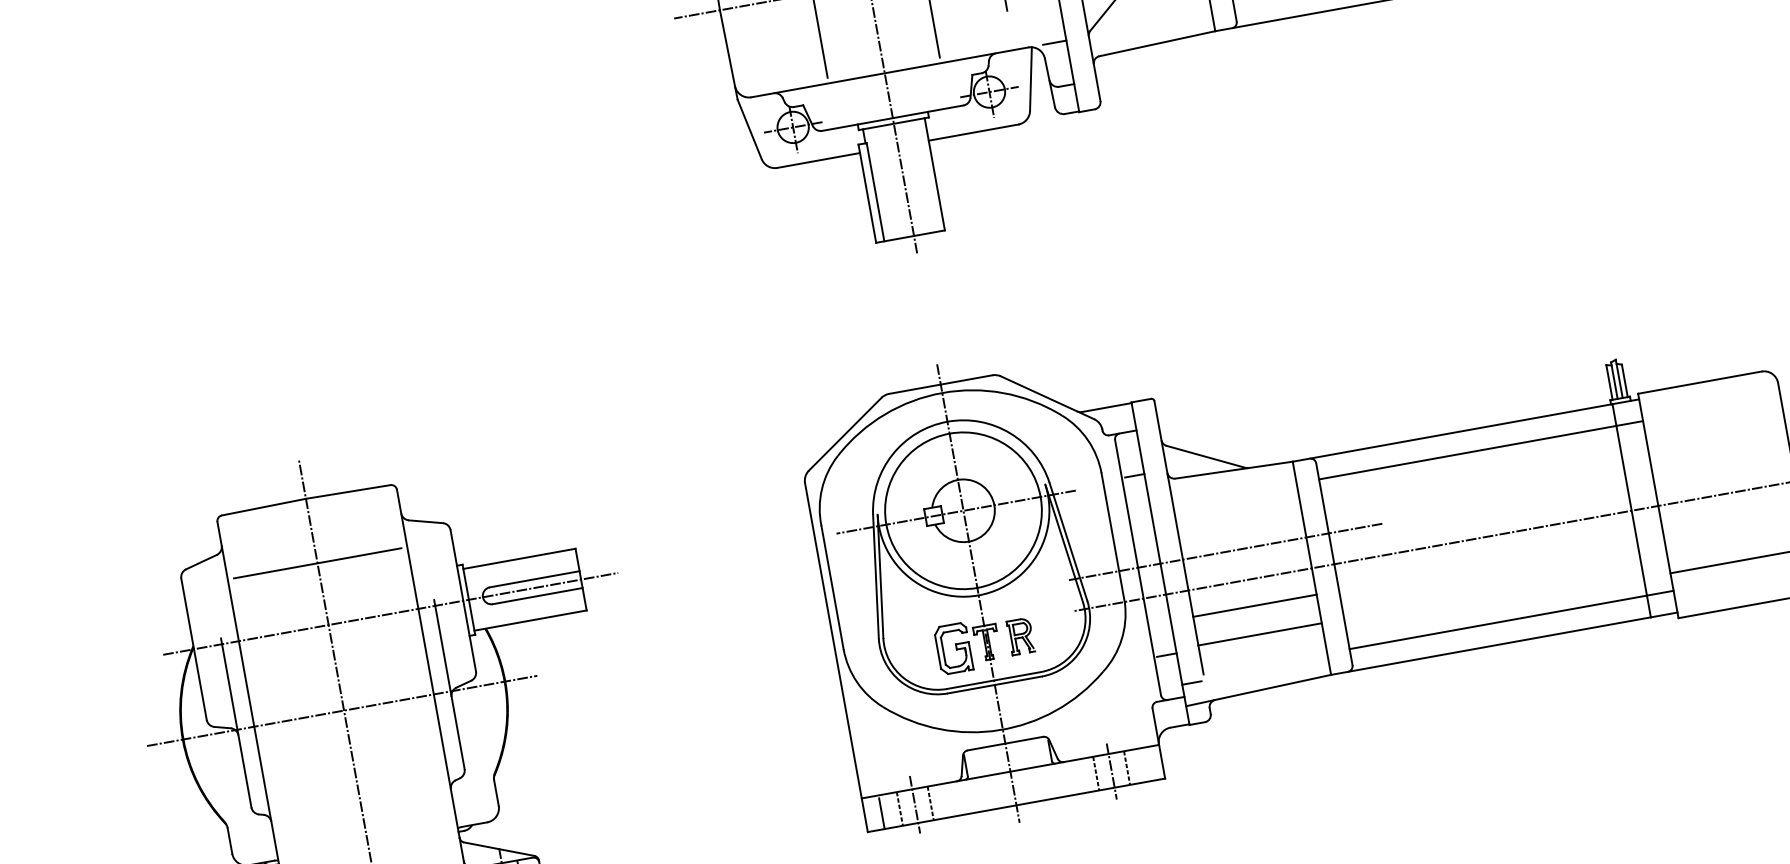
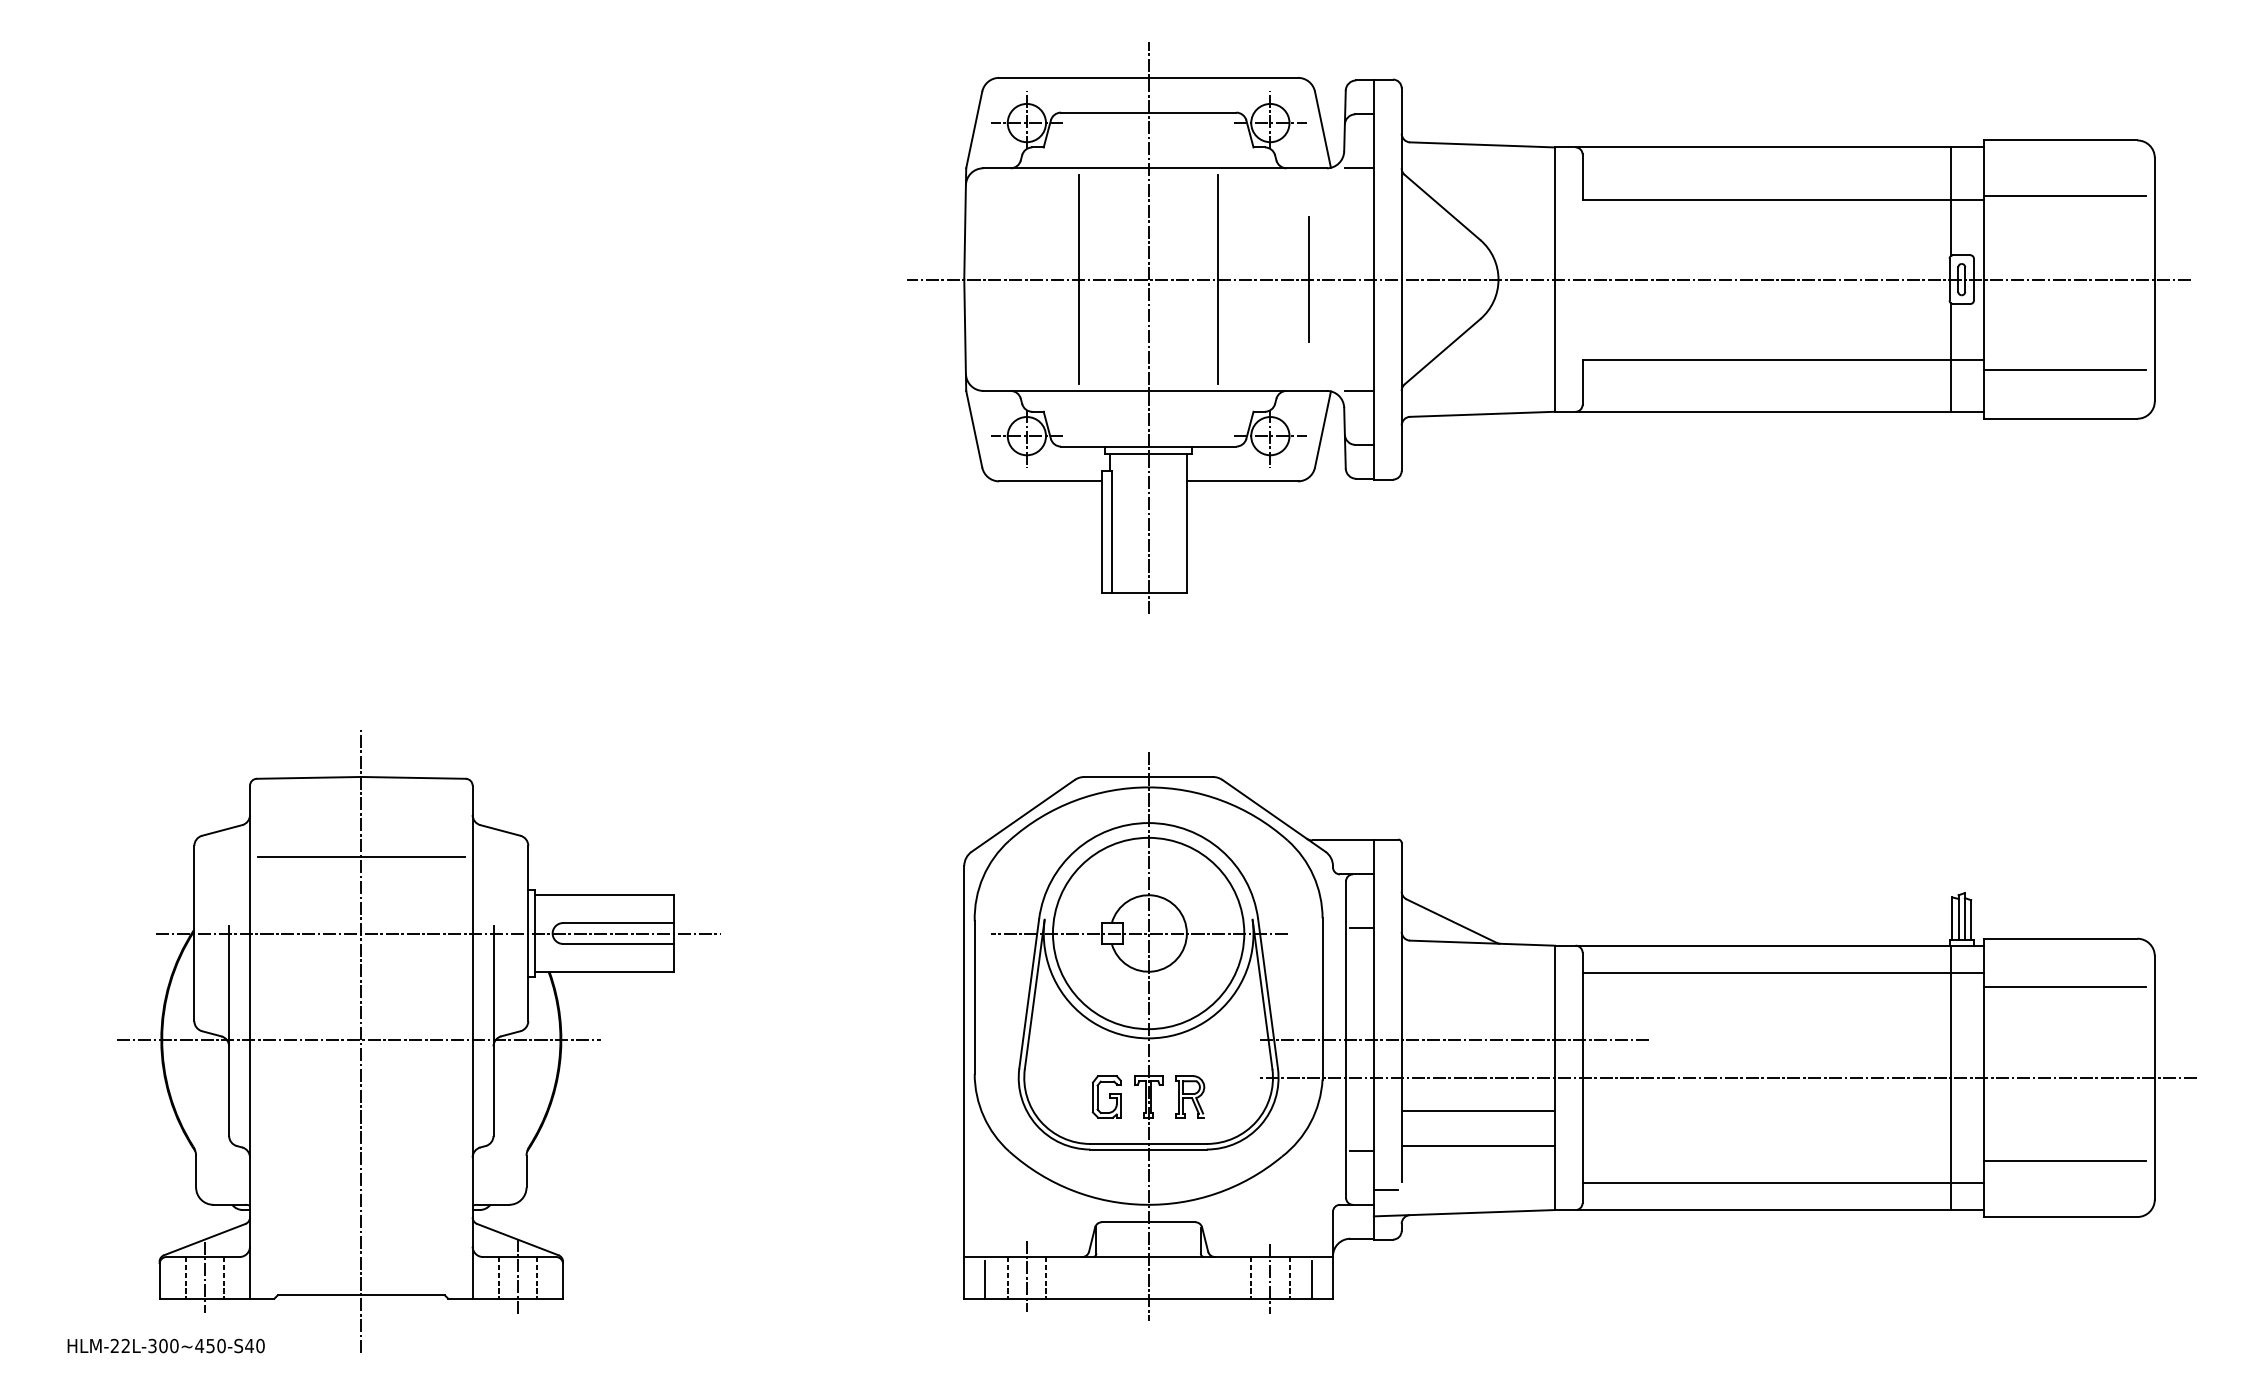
line: (1710, 421) -> (2065, 987), added
part: (953, 648) -> (1106, 1096), size x0.71
line: (1145, 766) -> (1312, 1279), added

